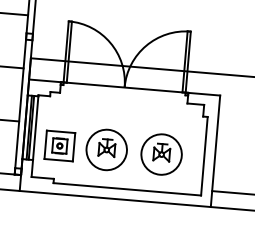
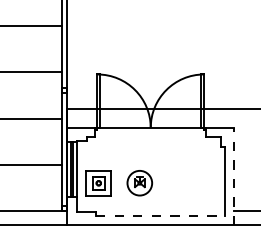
part: (106, 149) -> (139, 182), size x0.7
line: (215, 151) -> (234, 176), solid -> dashed
part: (161, 153) -> (187, 182), removed
line: (127, 188) -> (160, 215), solid -> dashed

